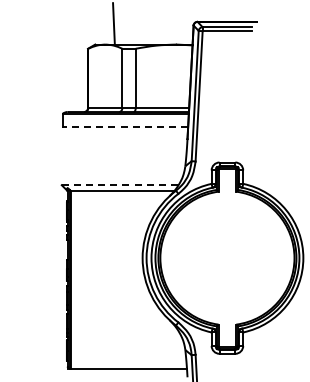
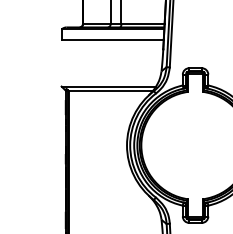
line: (124, 127) -> (112, 39), dashed -> solid
line: (120, 185) -> (109, 86), dashed -> solid

